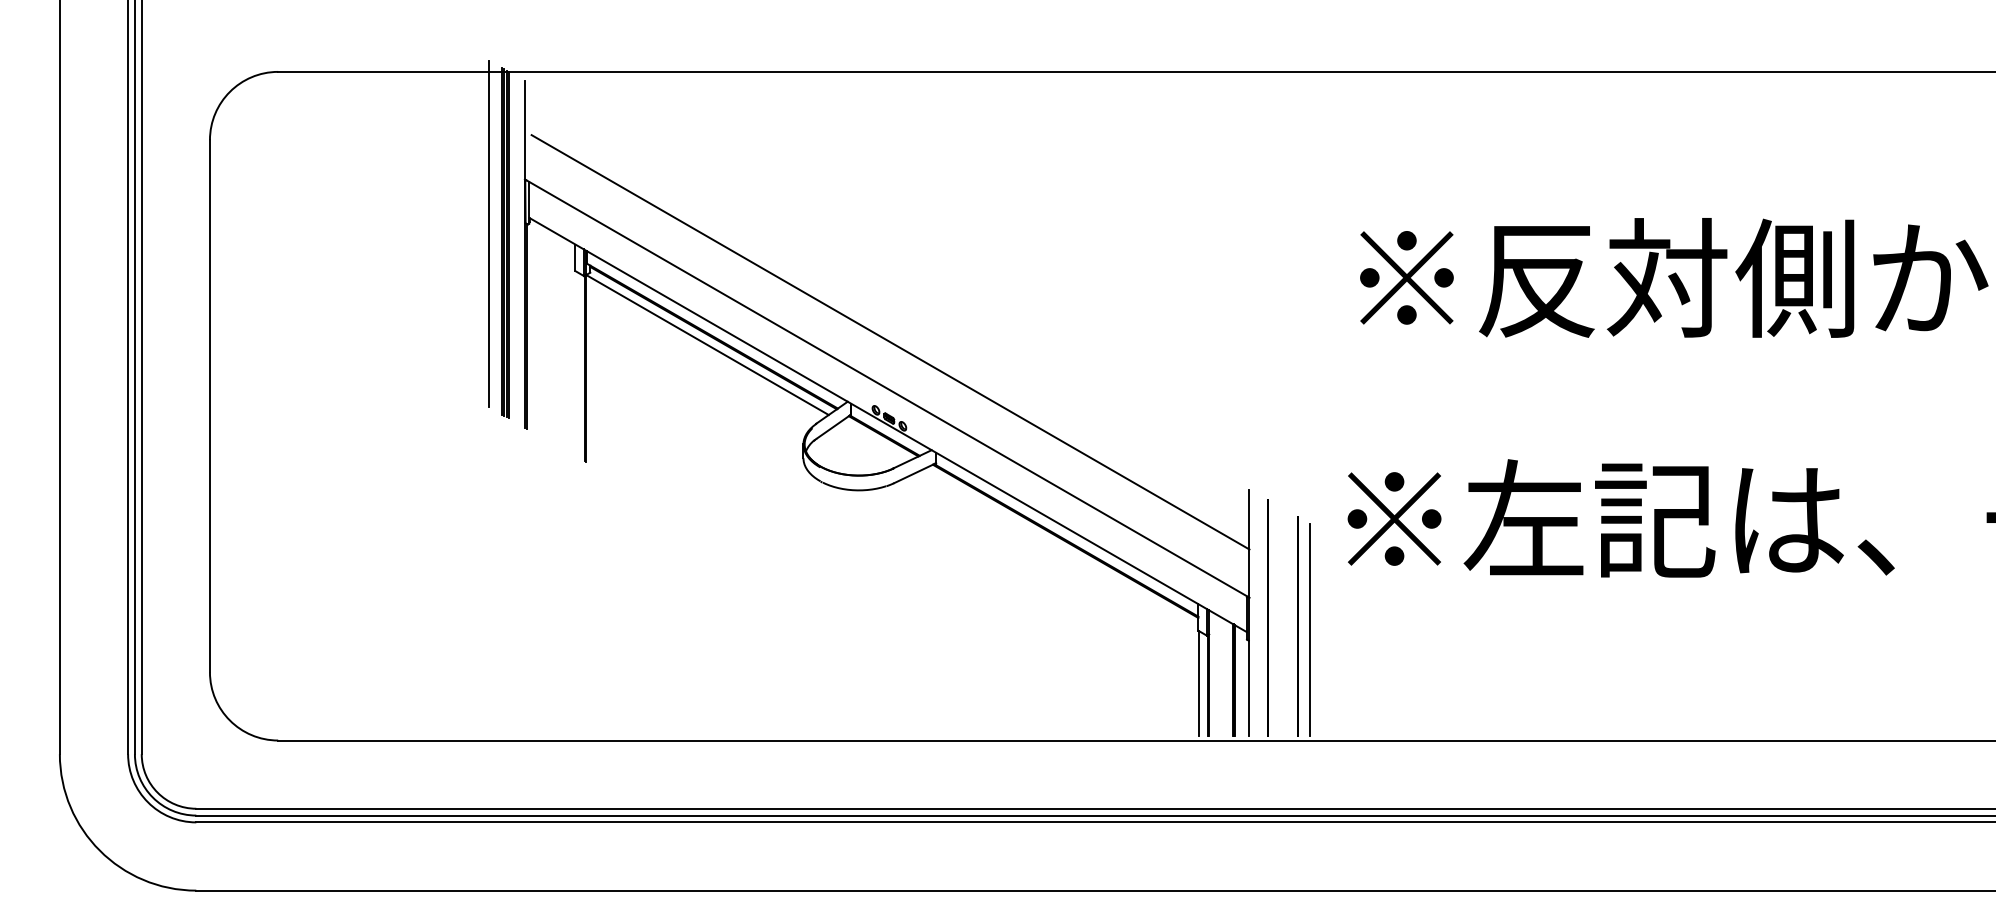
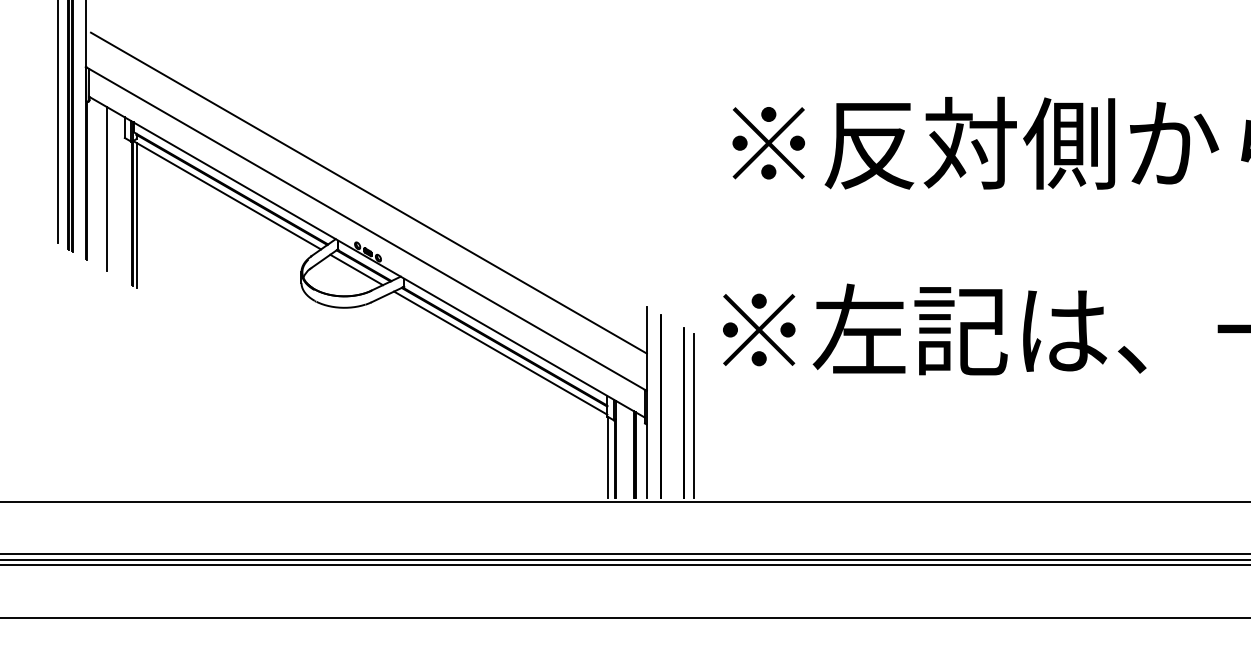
line: (552, 337) -> (107, 189), added
line: (590, 370) -> (136, 214), added
line: (874, 441) -> (356, 269), added
line: (1060, 548) -> (500, 352), added

